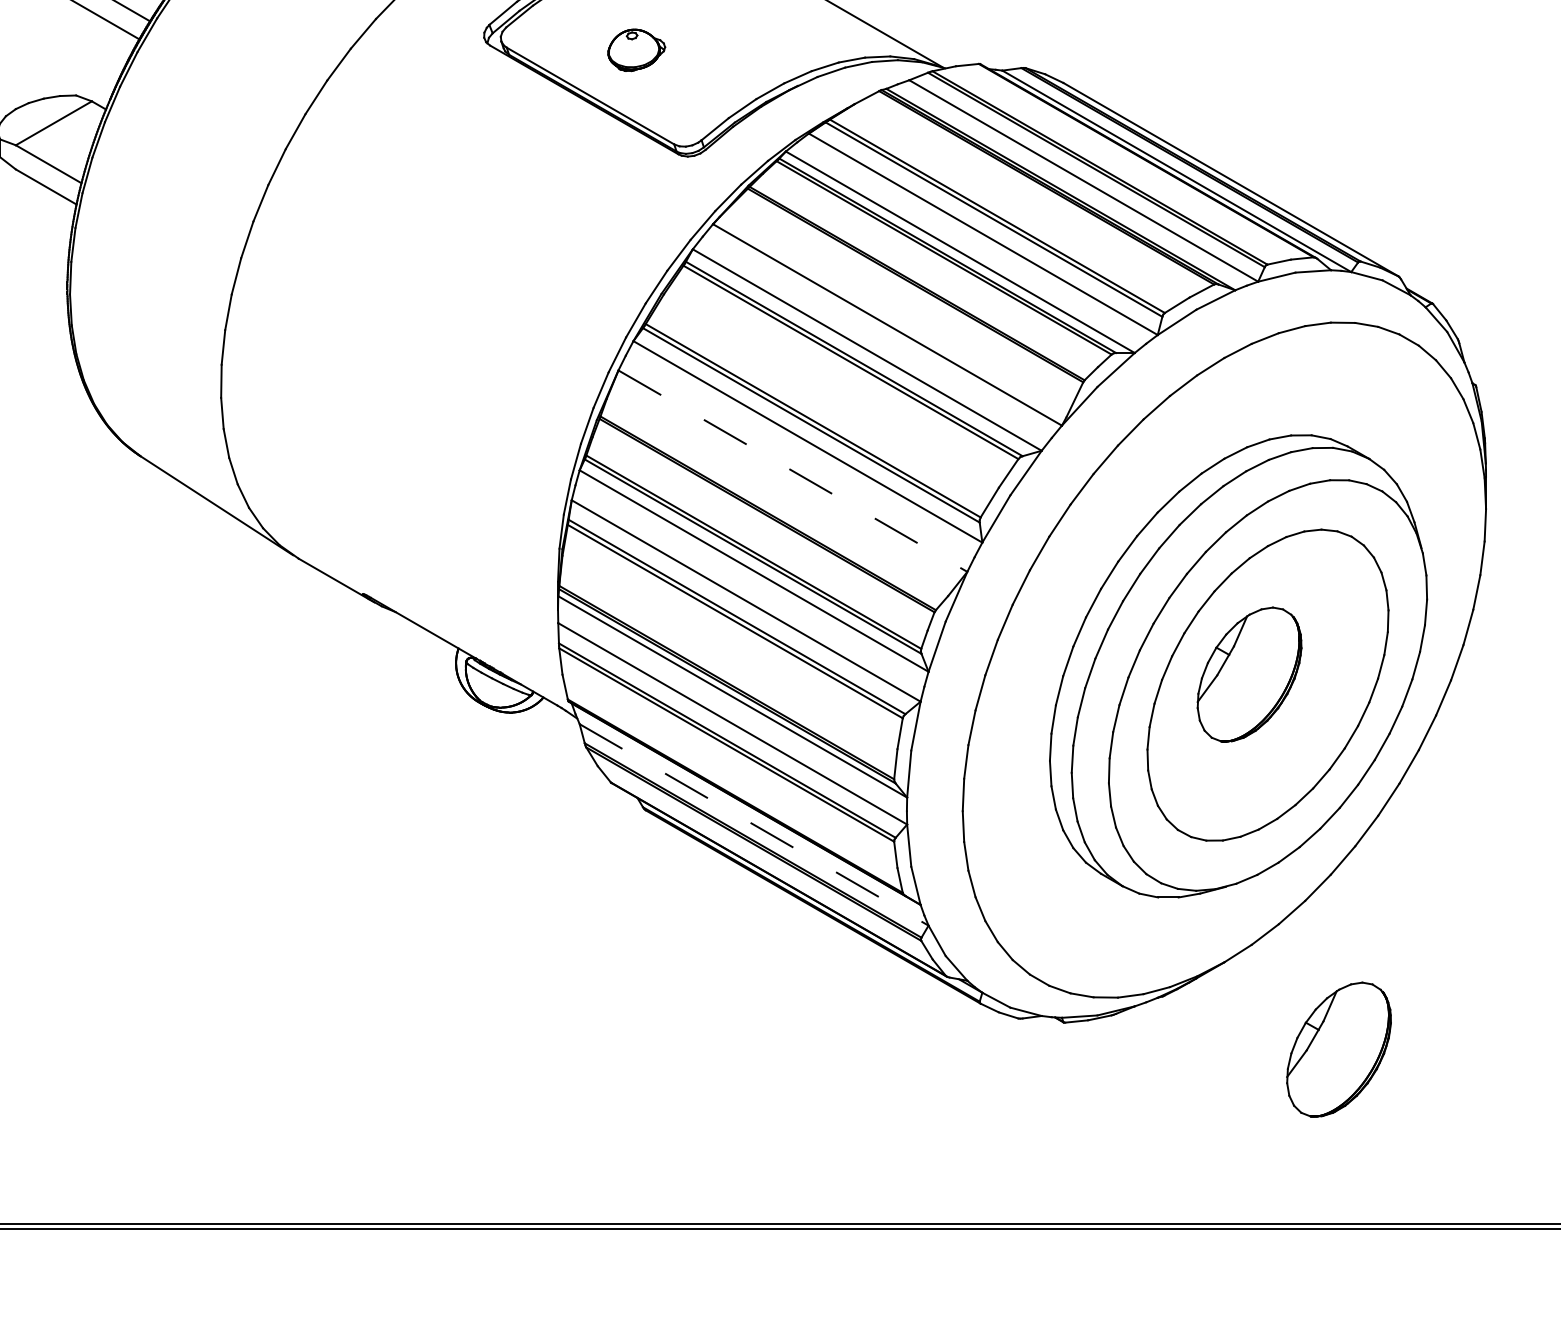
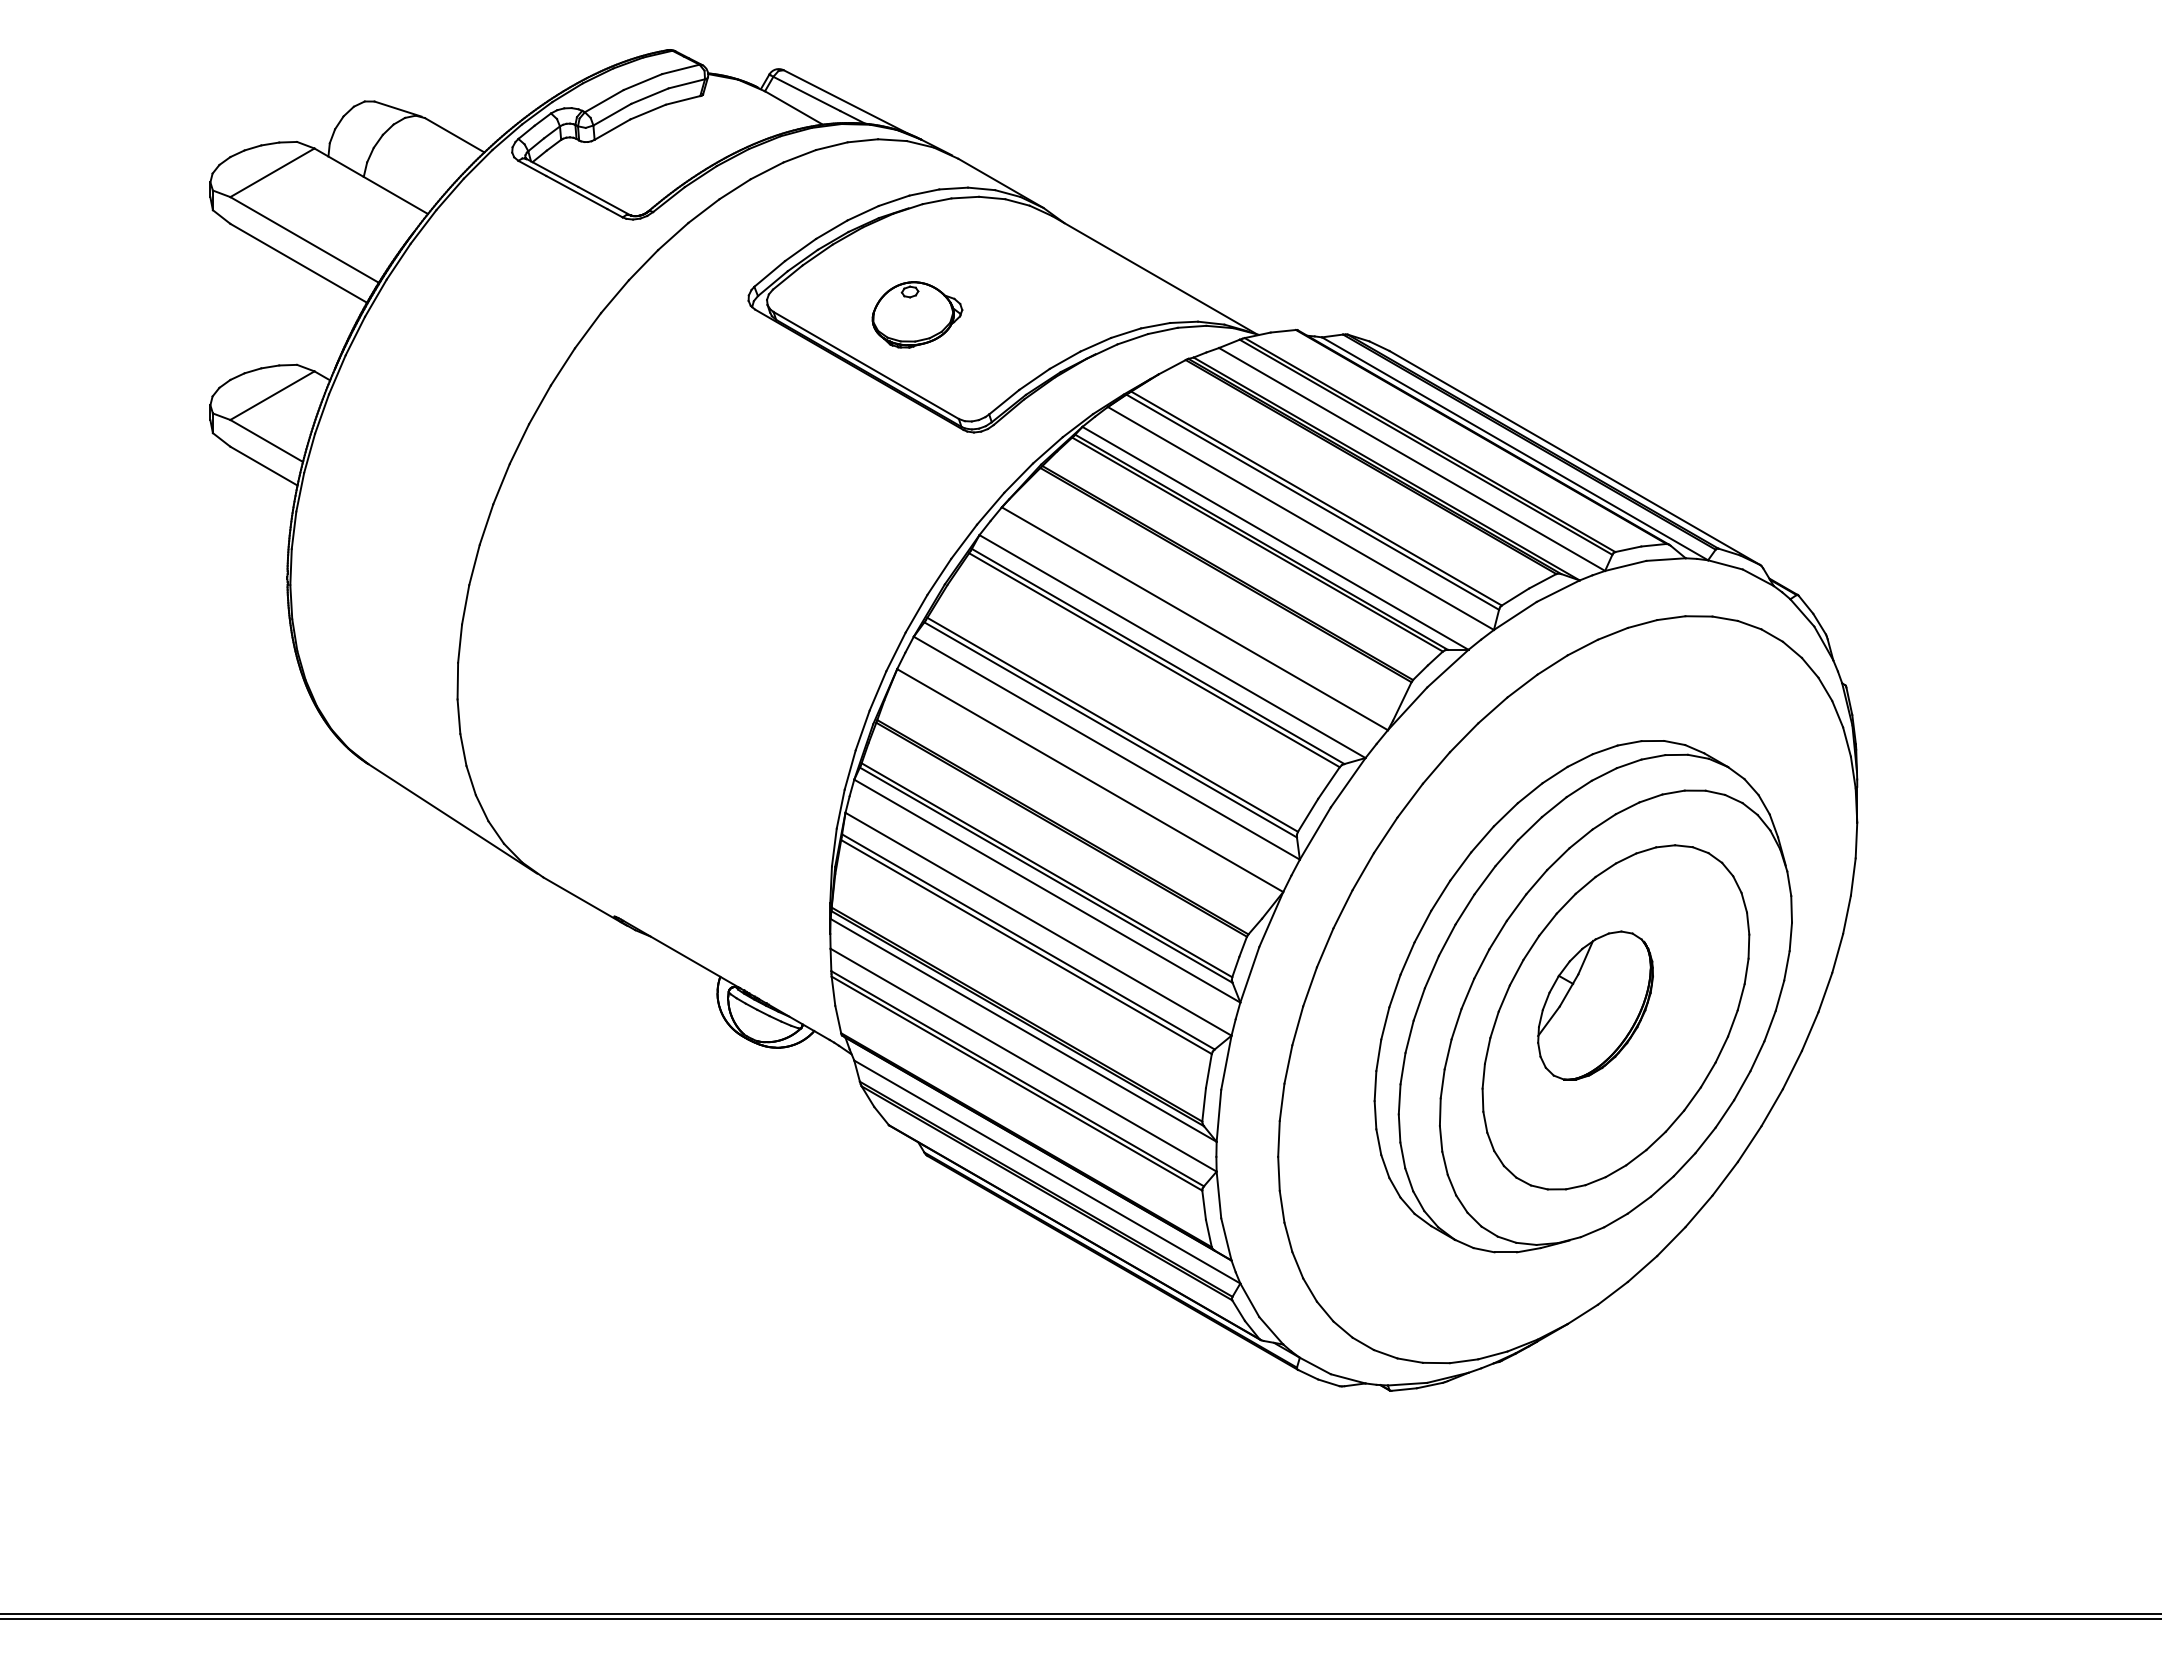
part: (636, 49) -> (917, 314), size x1.43
line: (793, 471) -> (1090, 780), dashed -> solid
line: (754, 825) -> (1047, 1172), dashed -> solid
part: (1338, 1049) -> (1694, 1420), removed

